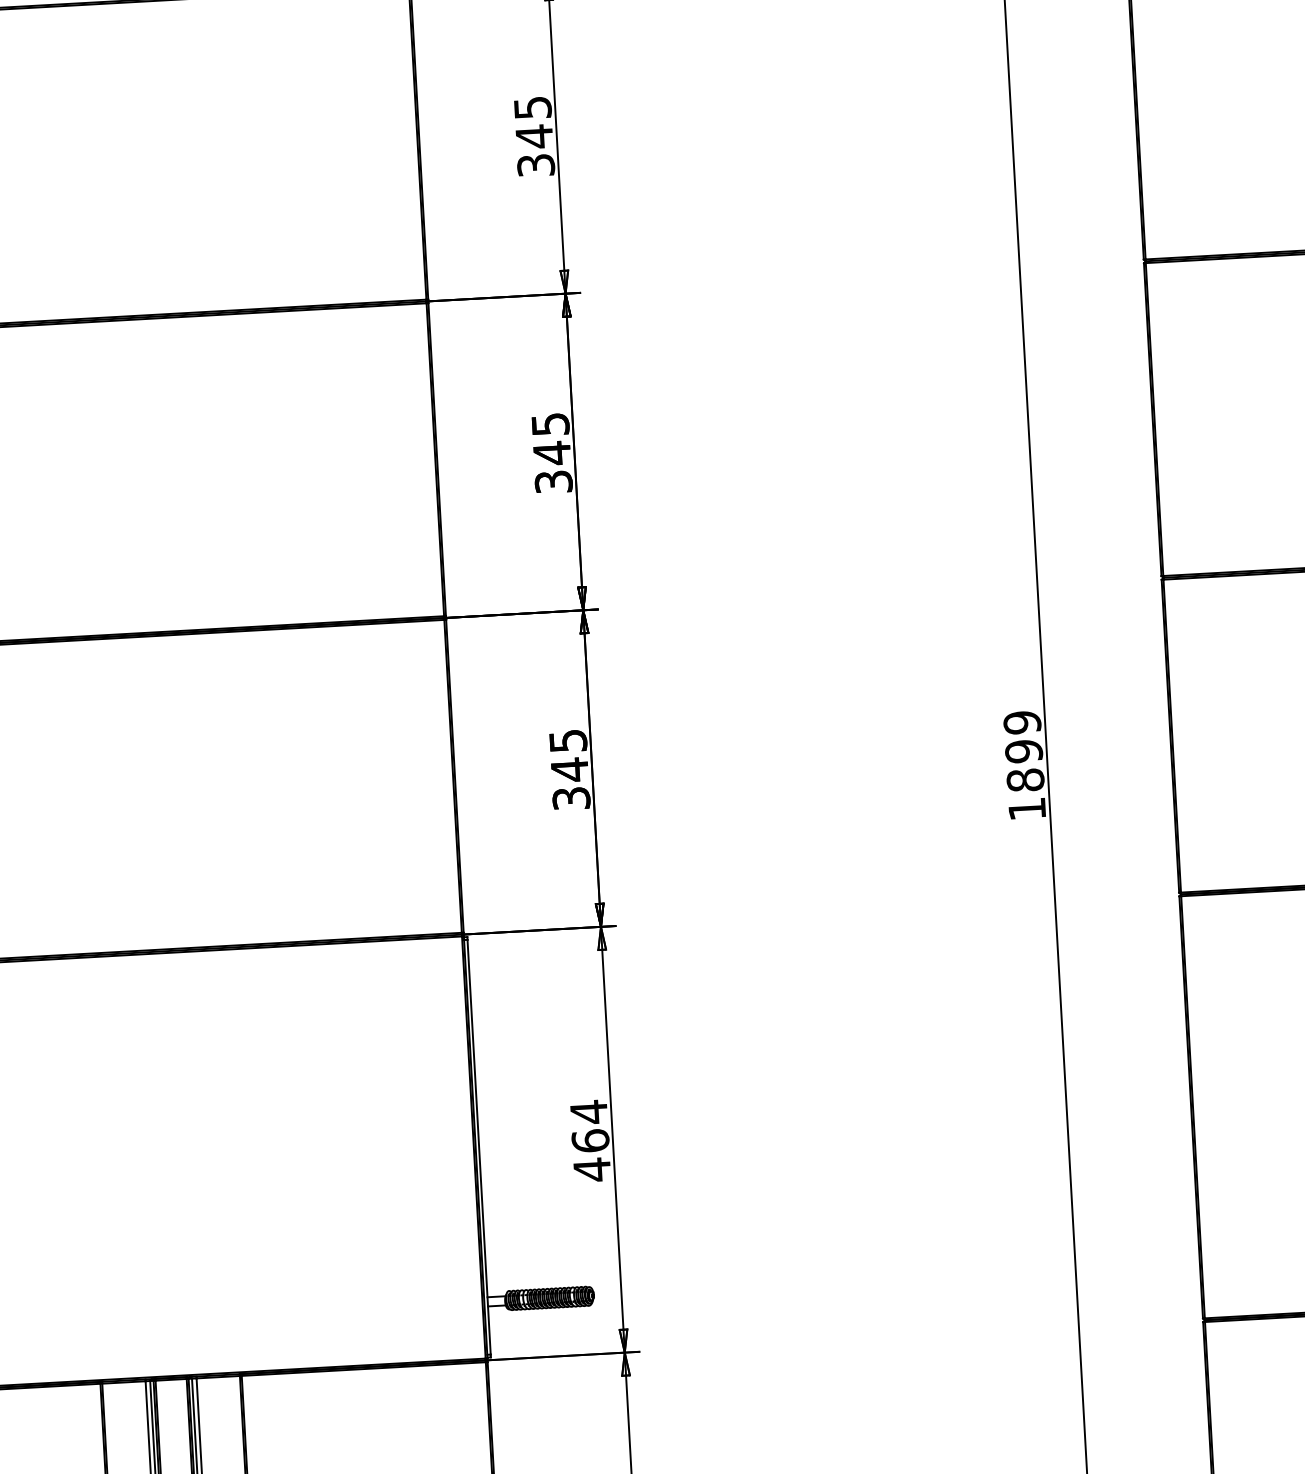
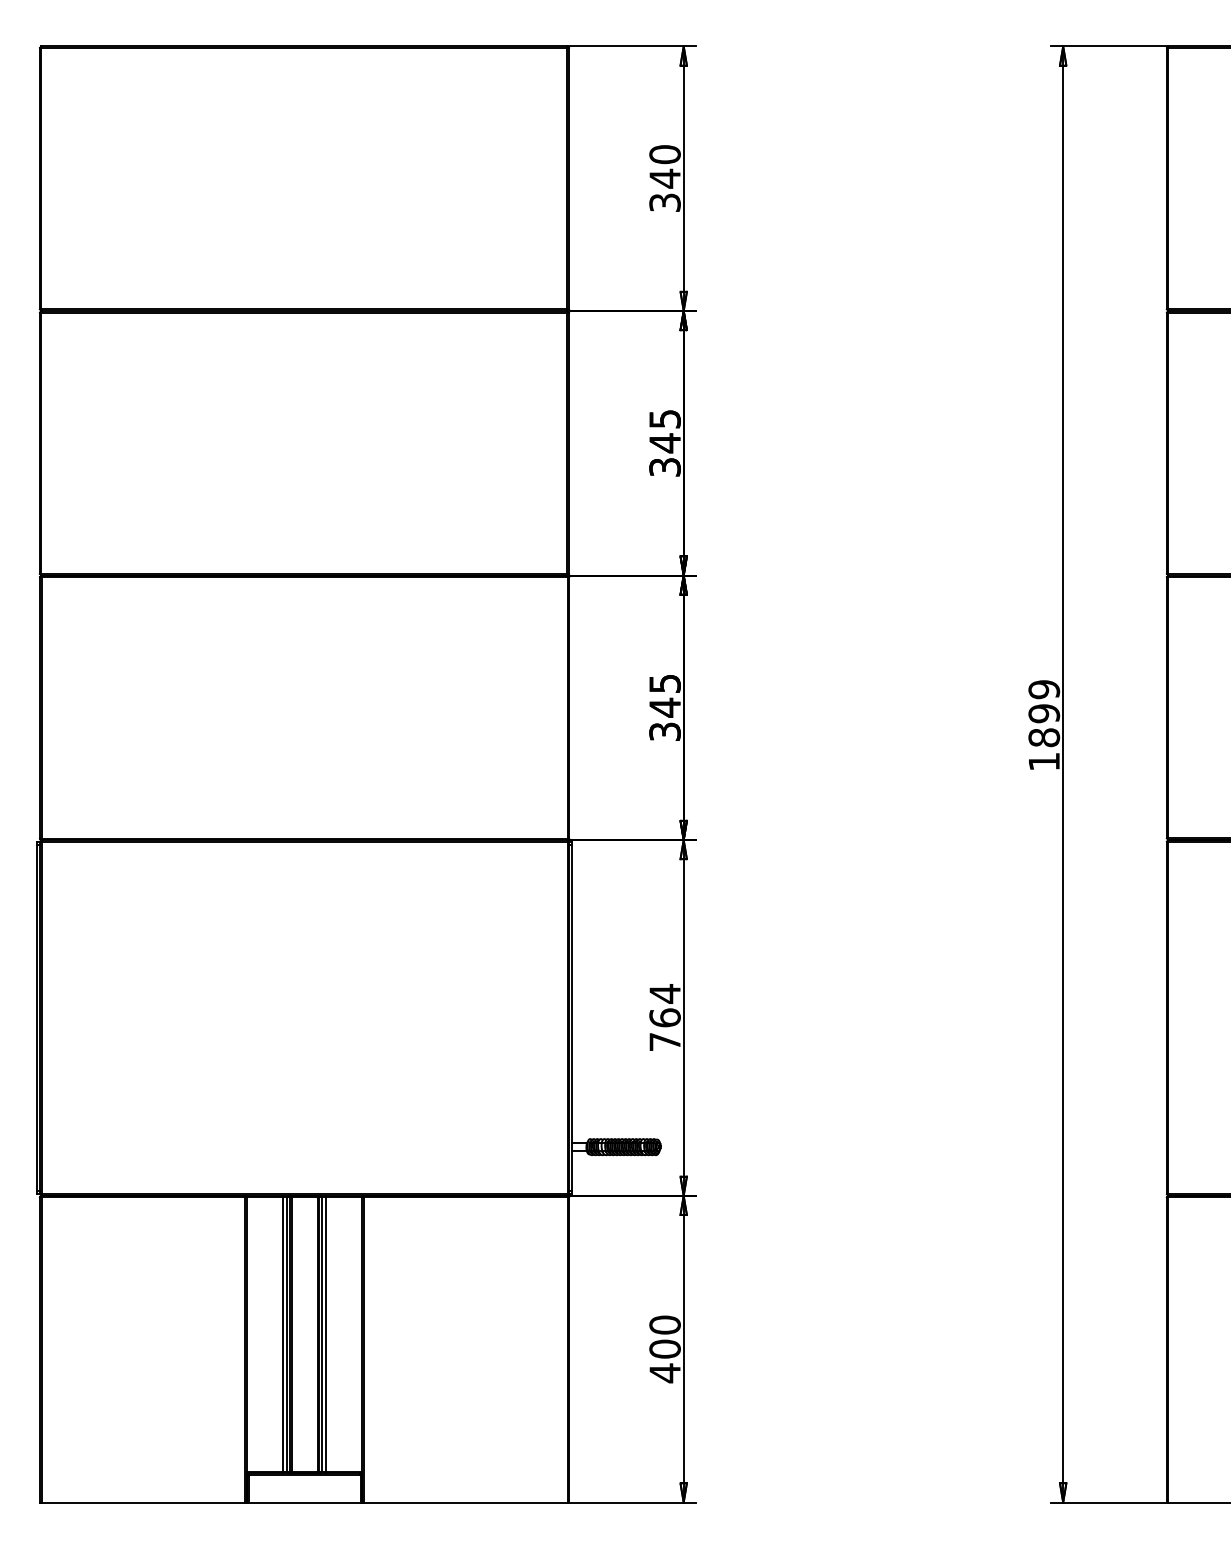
text: (532, 107) -> (664, 154), 345 -> 340
text: (591, 1170) -> (664, 1042), 464 -> 764

